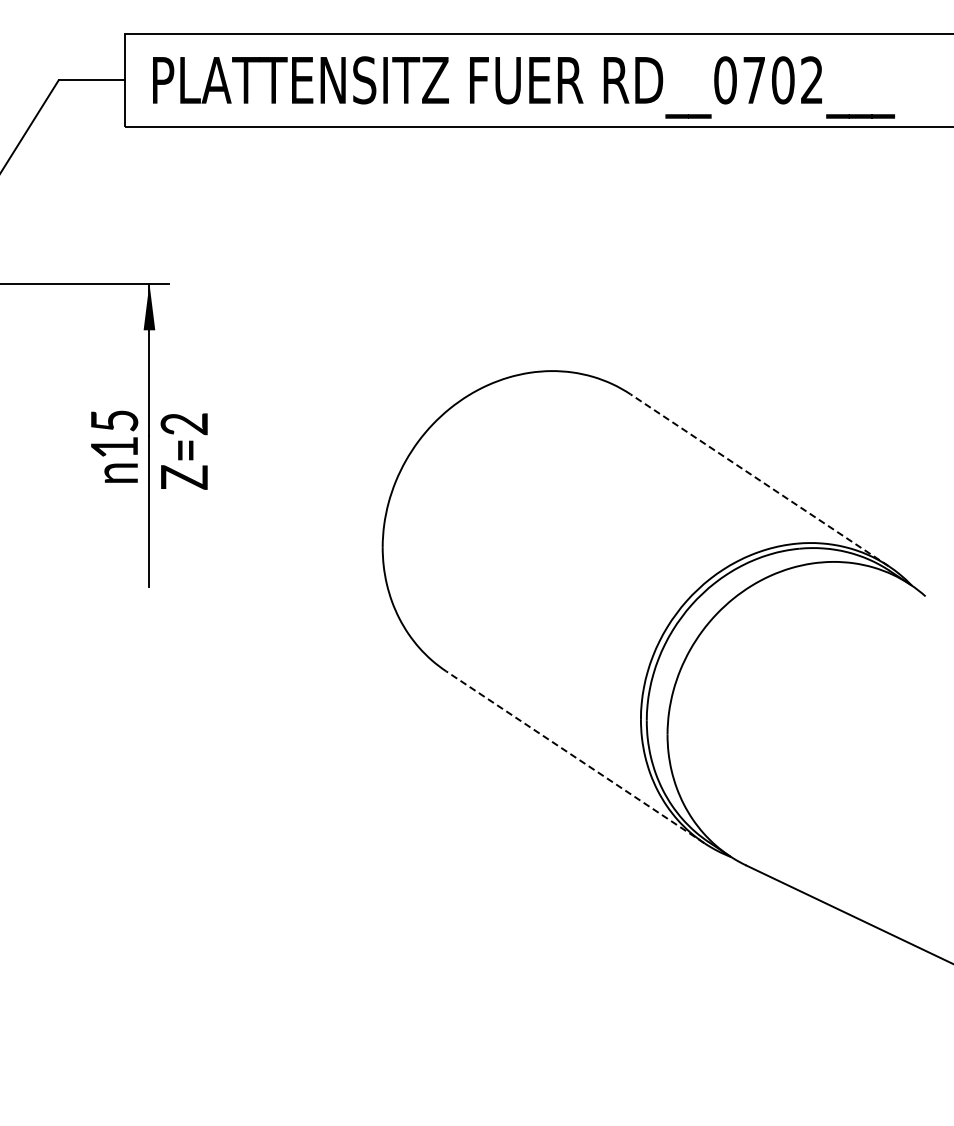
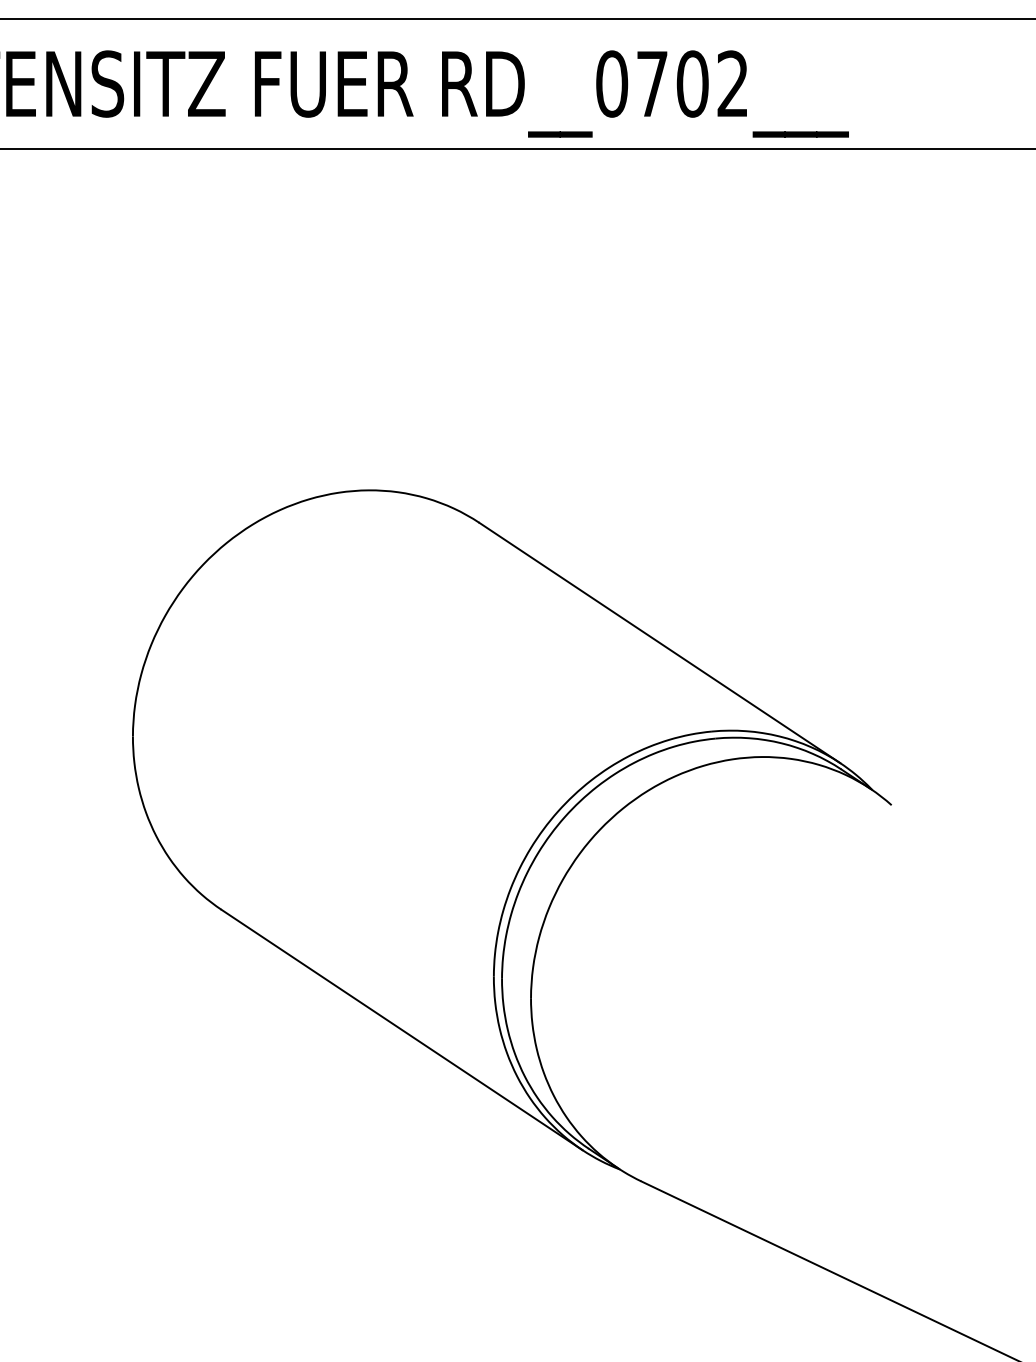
line: (759, 480) -> (659, 643), dashed -> solid
line: (574, 756) -> (401, 1028), dashed -> solid

